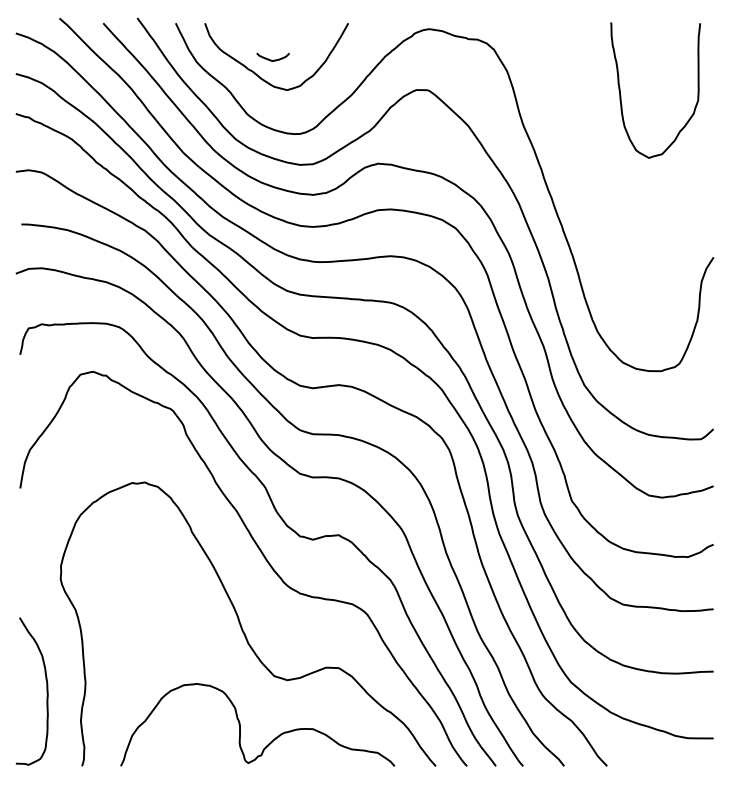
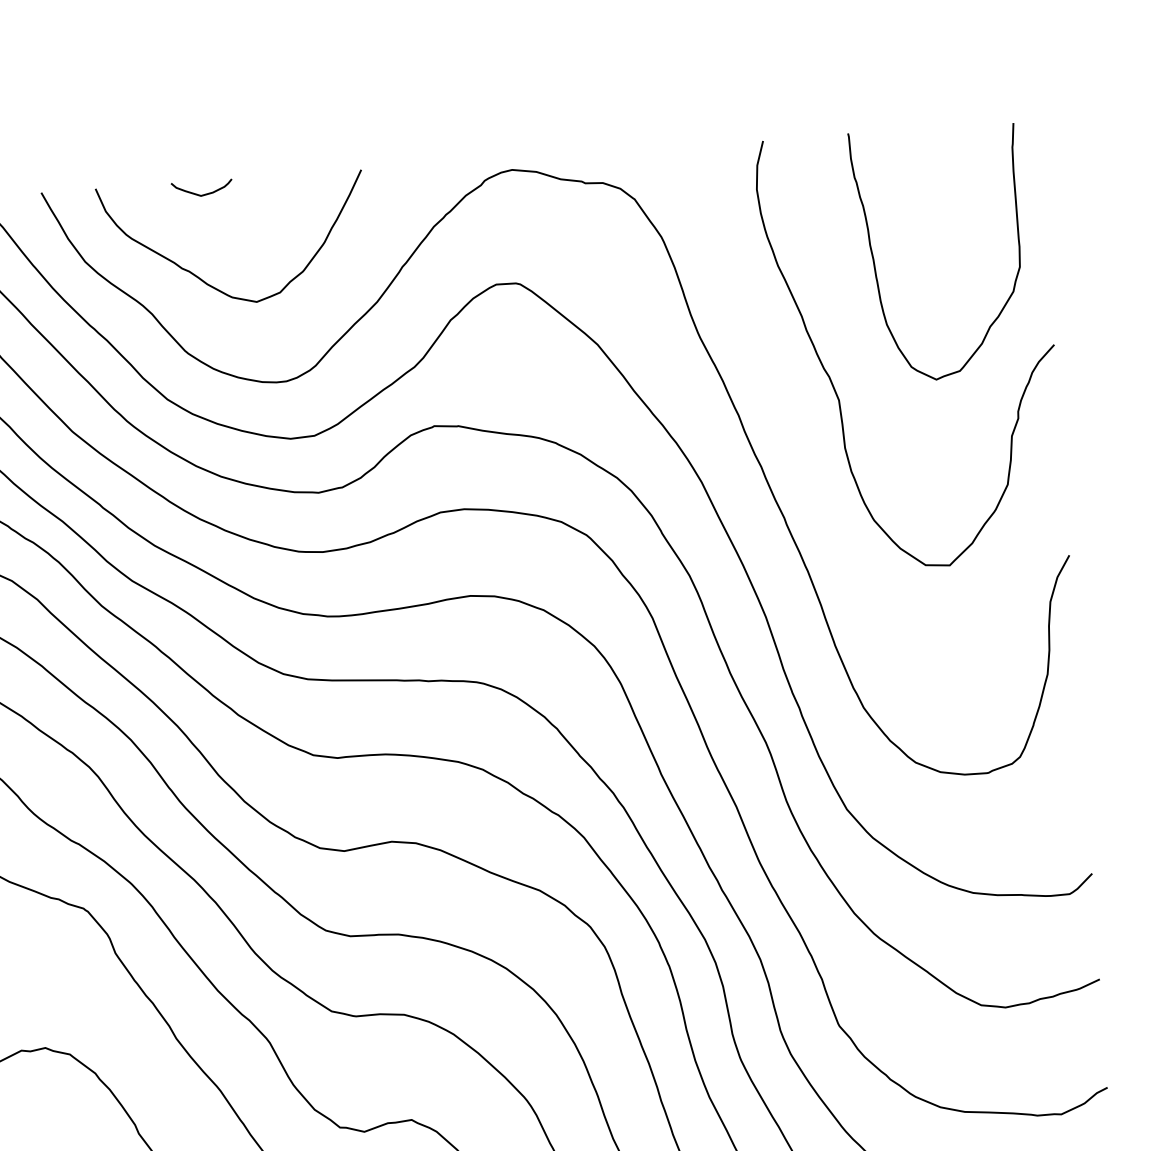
curve: (271, 59) -> (199, 193), moved
curve: (593, 154) -> (833, 380), added

